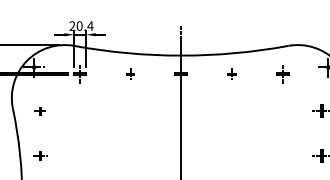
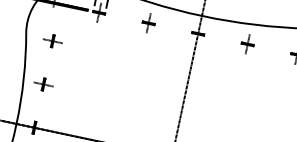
part: (130, 74) -> (148, 23), size x1.67
part: (231, 74) -> (247, 44), size x1.67
part: (40, 110) -> (52, 40), size x1.67
part: (40, 155) -> (43, 84), size x1.43

